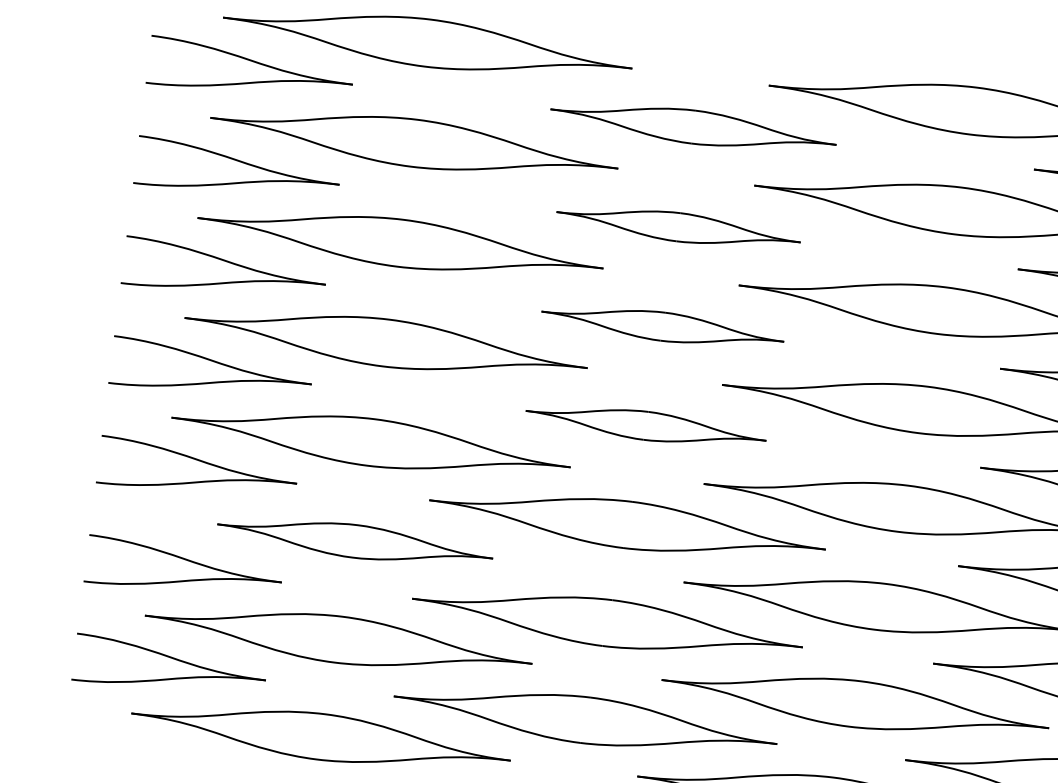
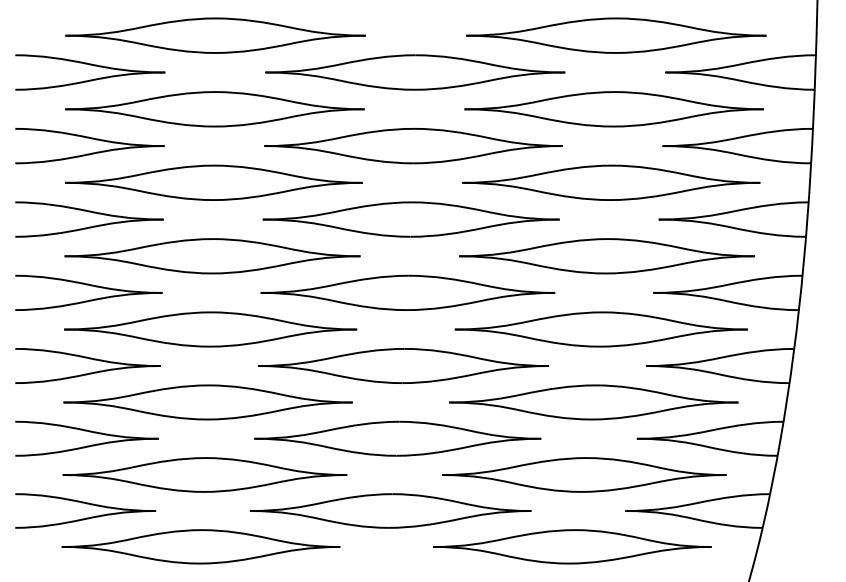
part: (693, 127) -> (415, 72), size x1.43
part: (678, 227) -> (413, 146), size x1.67
part: (661, 326) -> (410, 219), size x1.67
part: (645, 425) -> (407, 292), size x1.67
part: (354, 541) -> (207, 402), size x1.43

